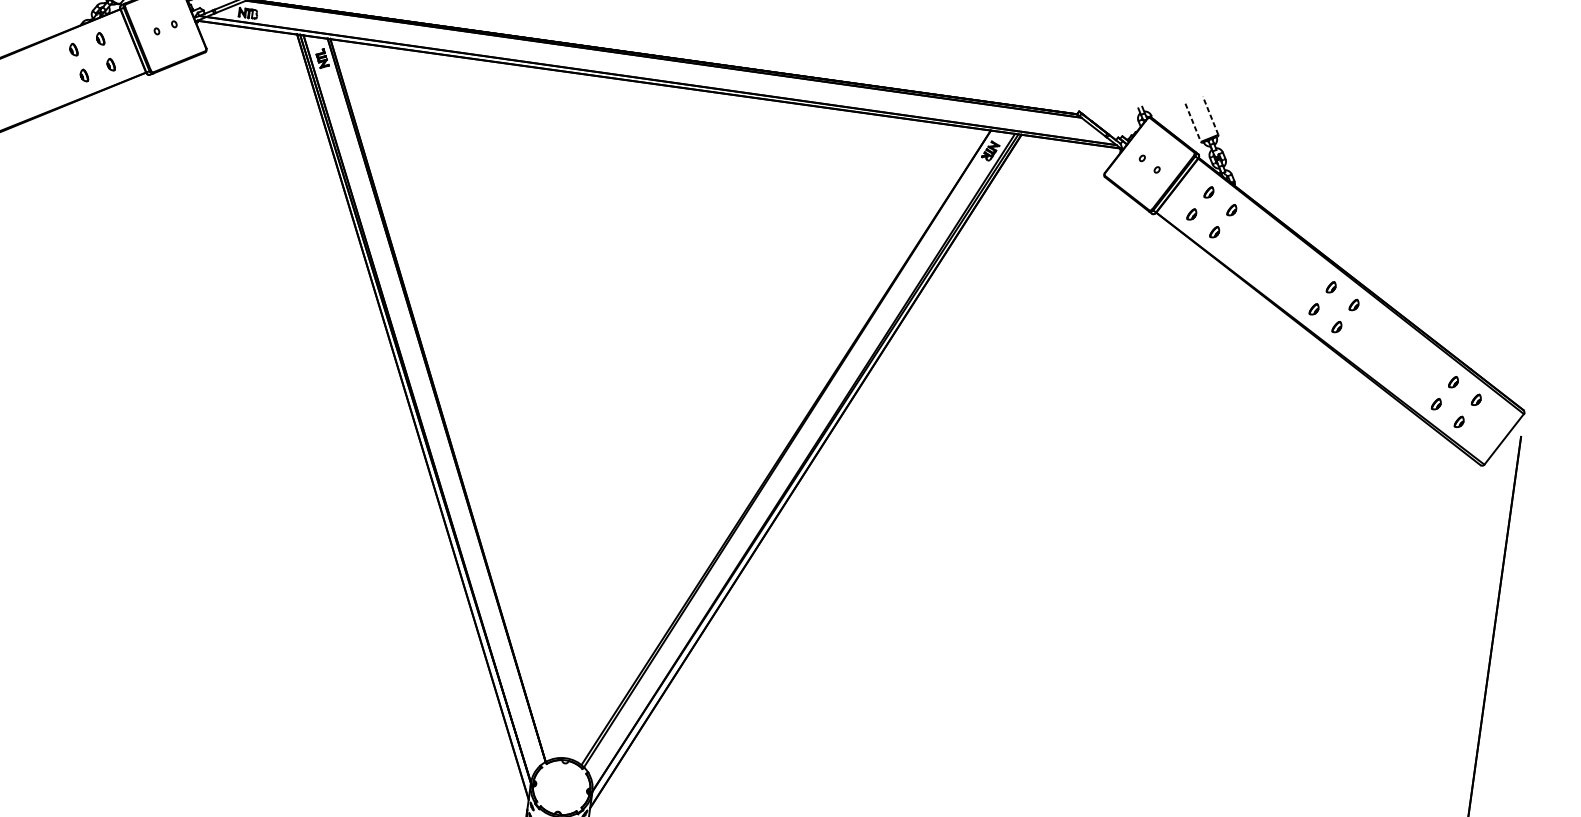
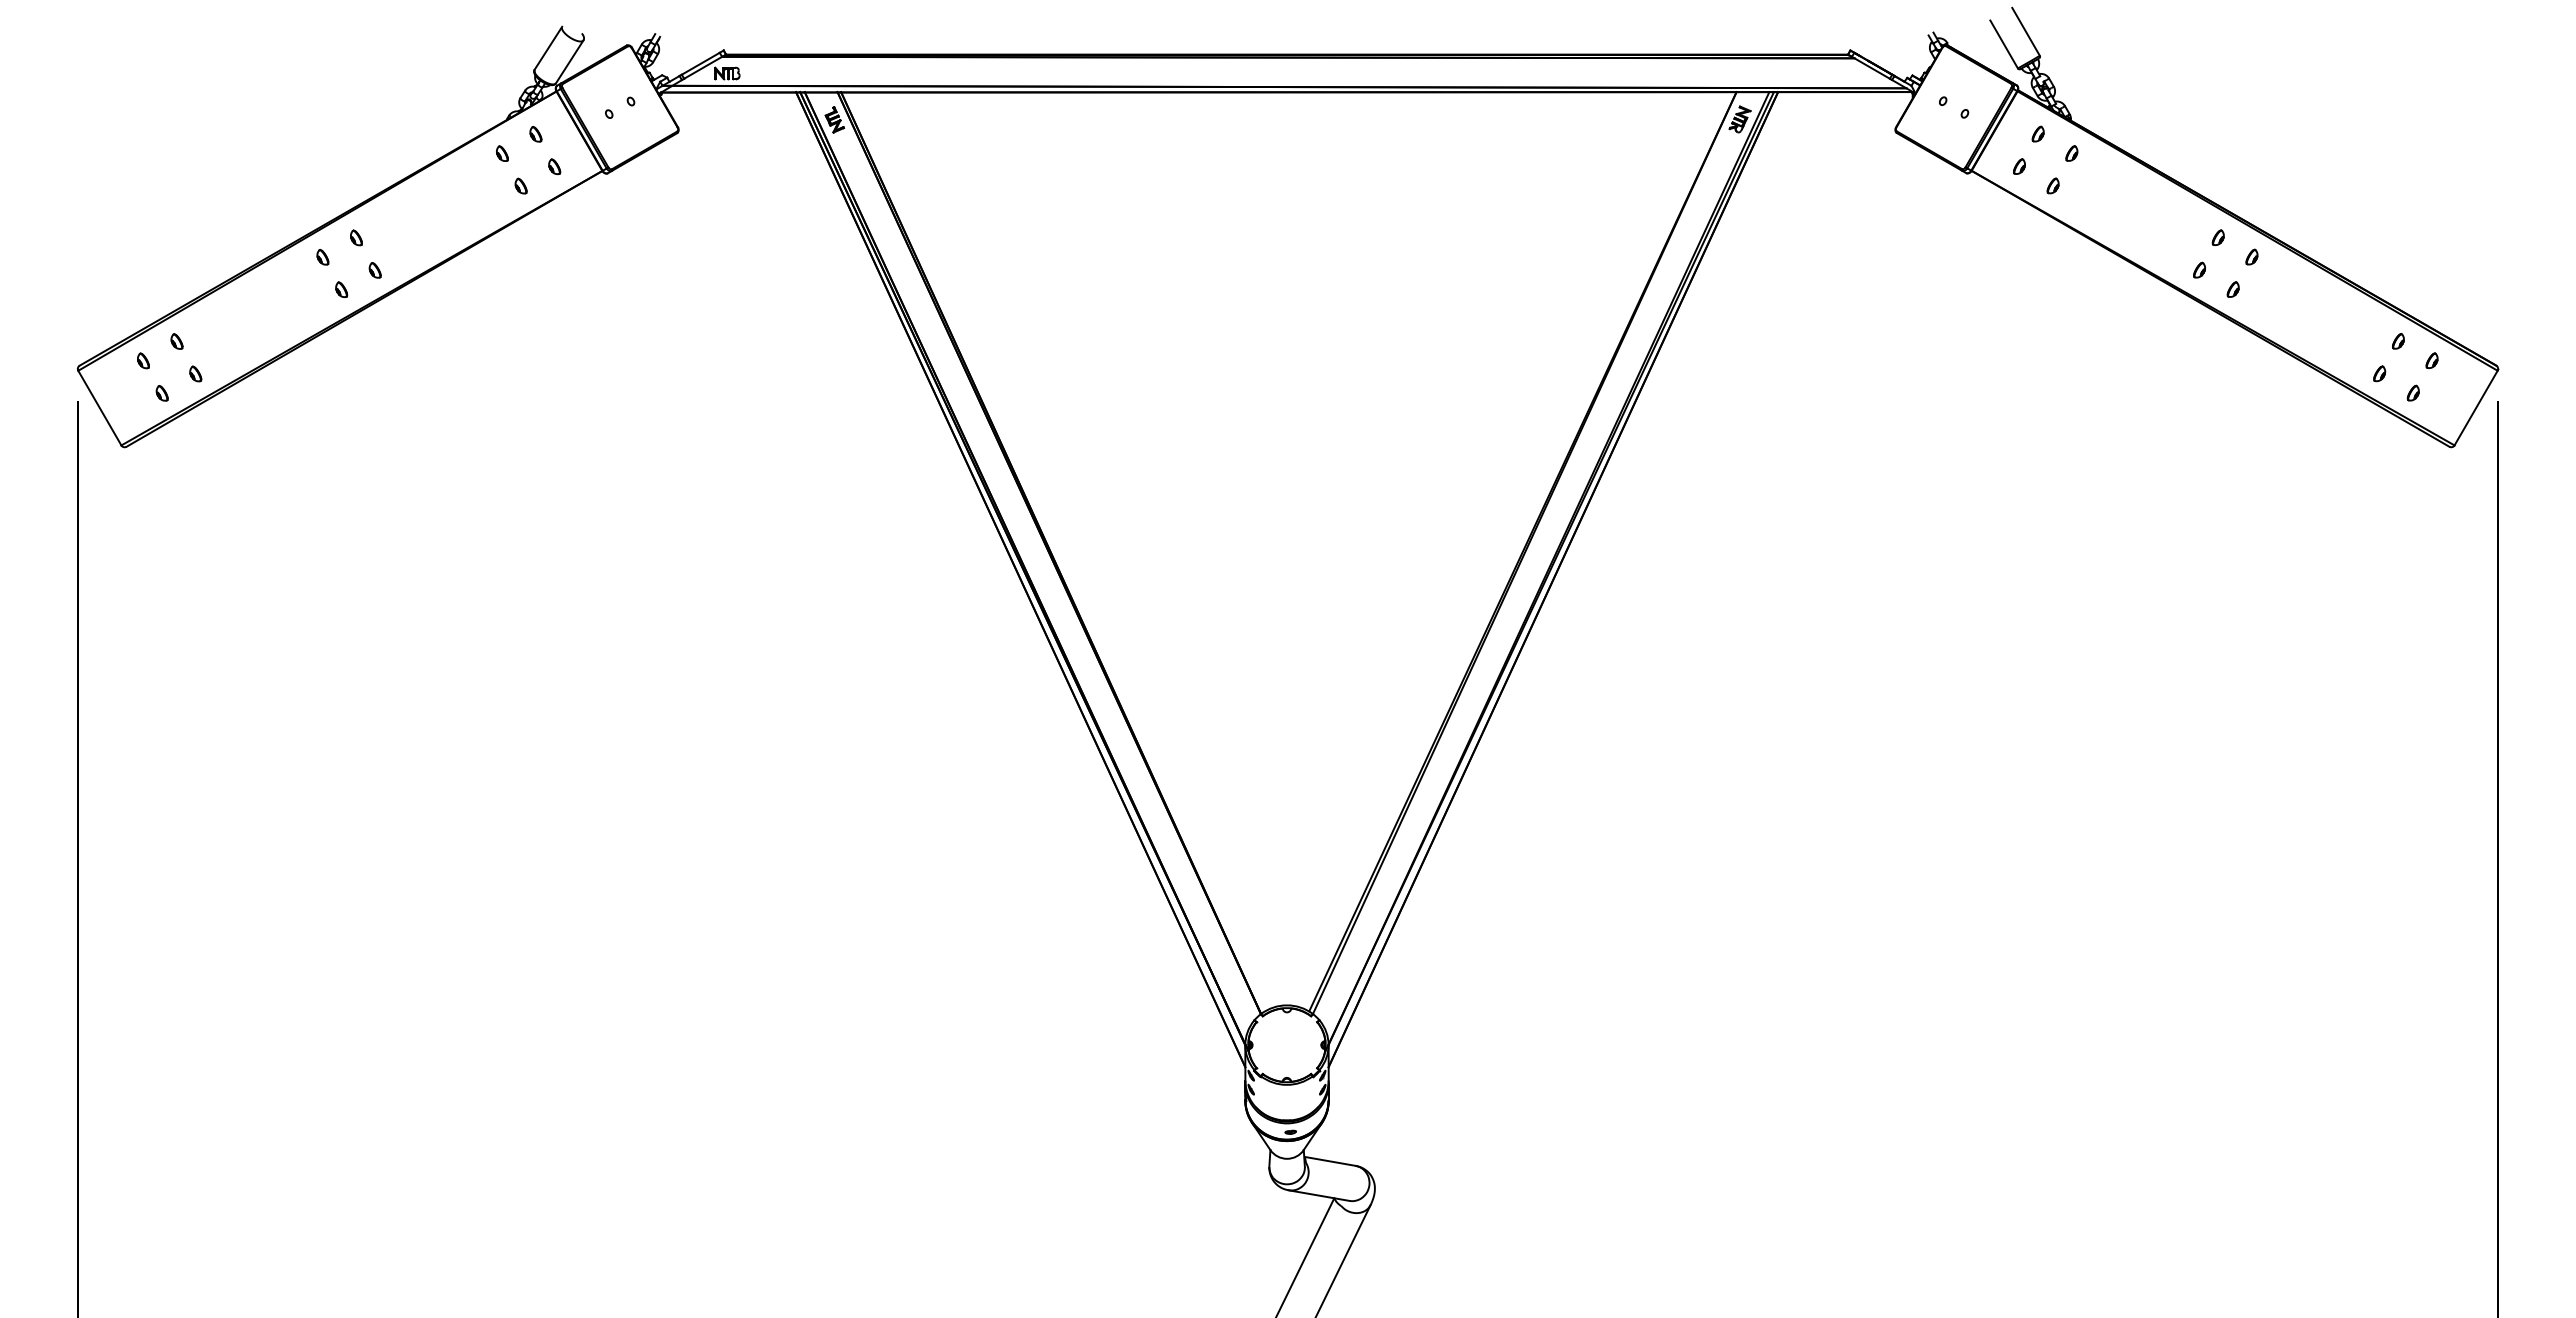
line: (1211, 115) -> (2026, 31), dashed -> solid
line: (1193, 122) -> (2004, 44), dashed -> solid

